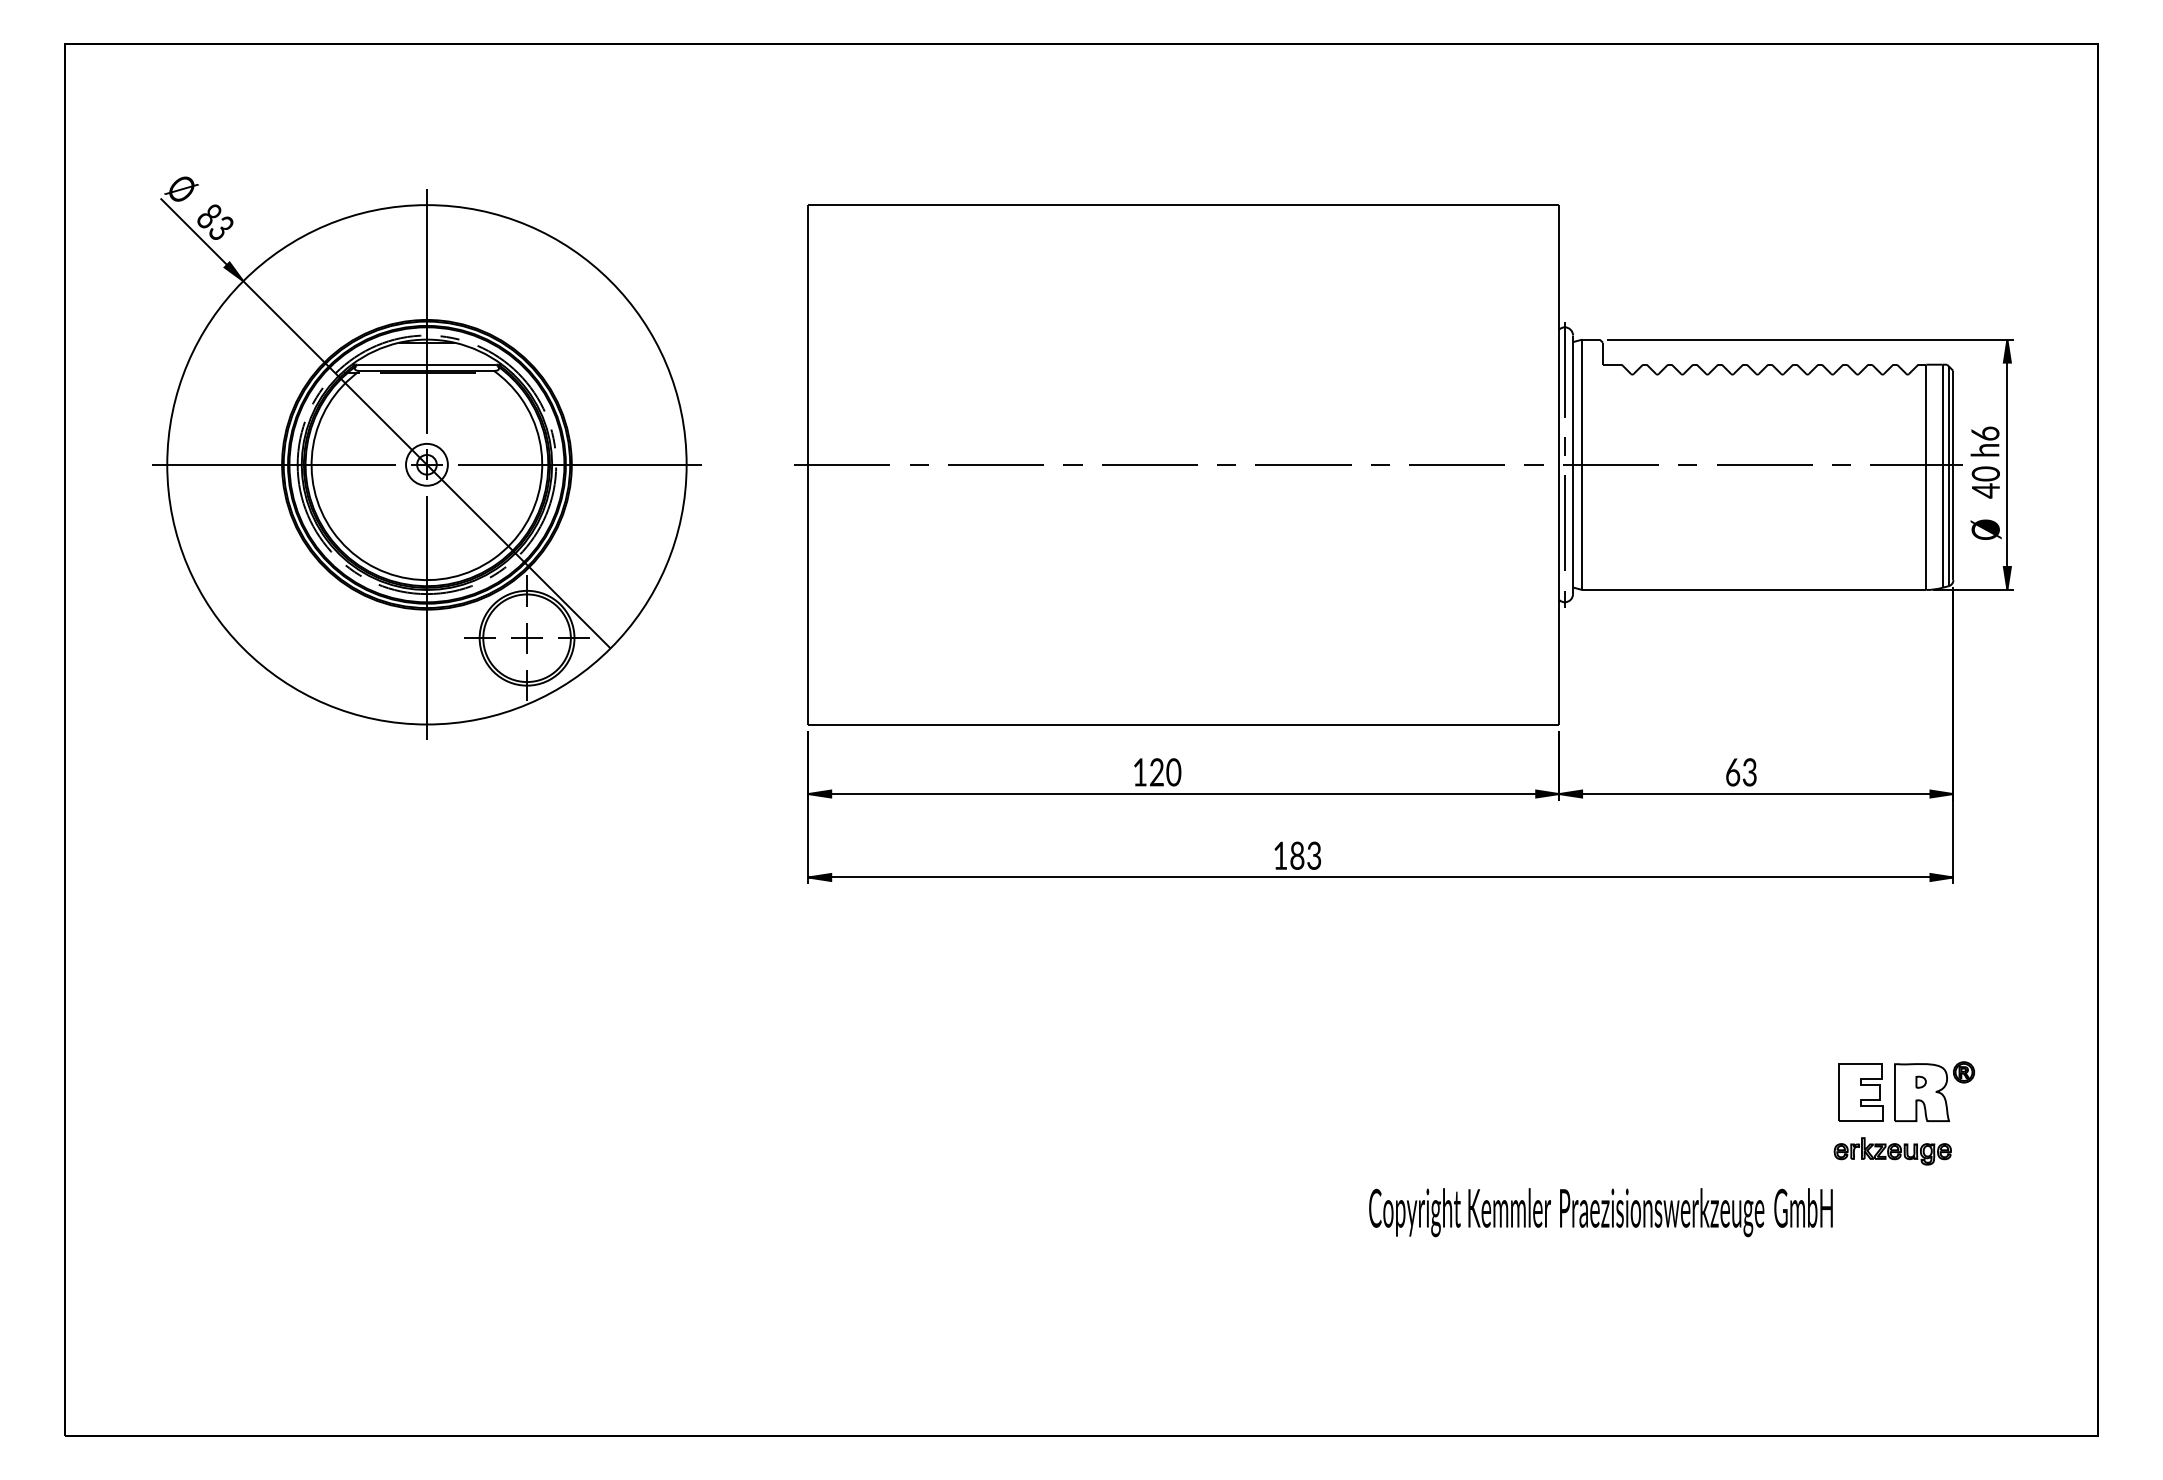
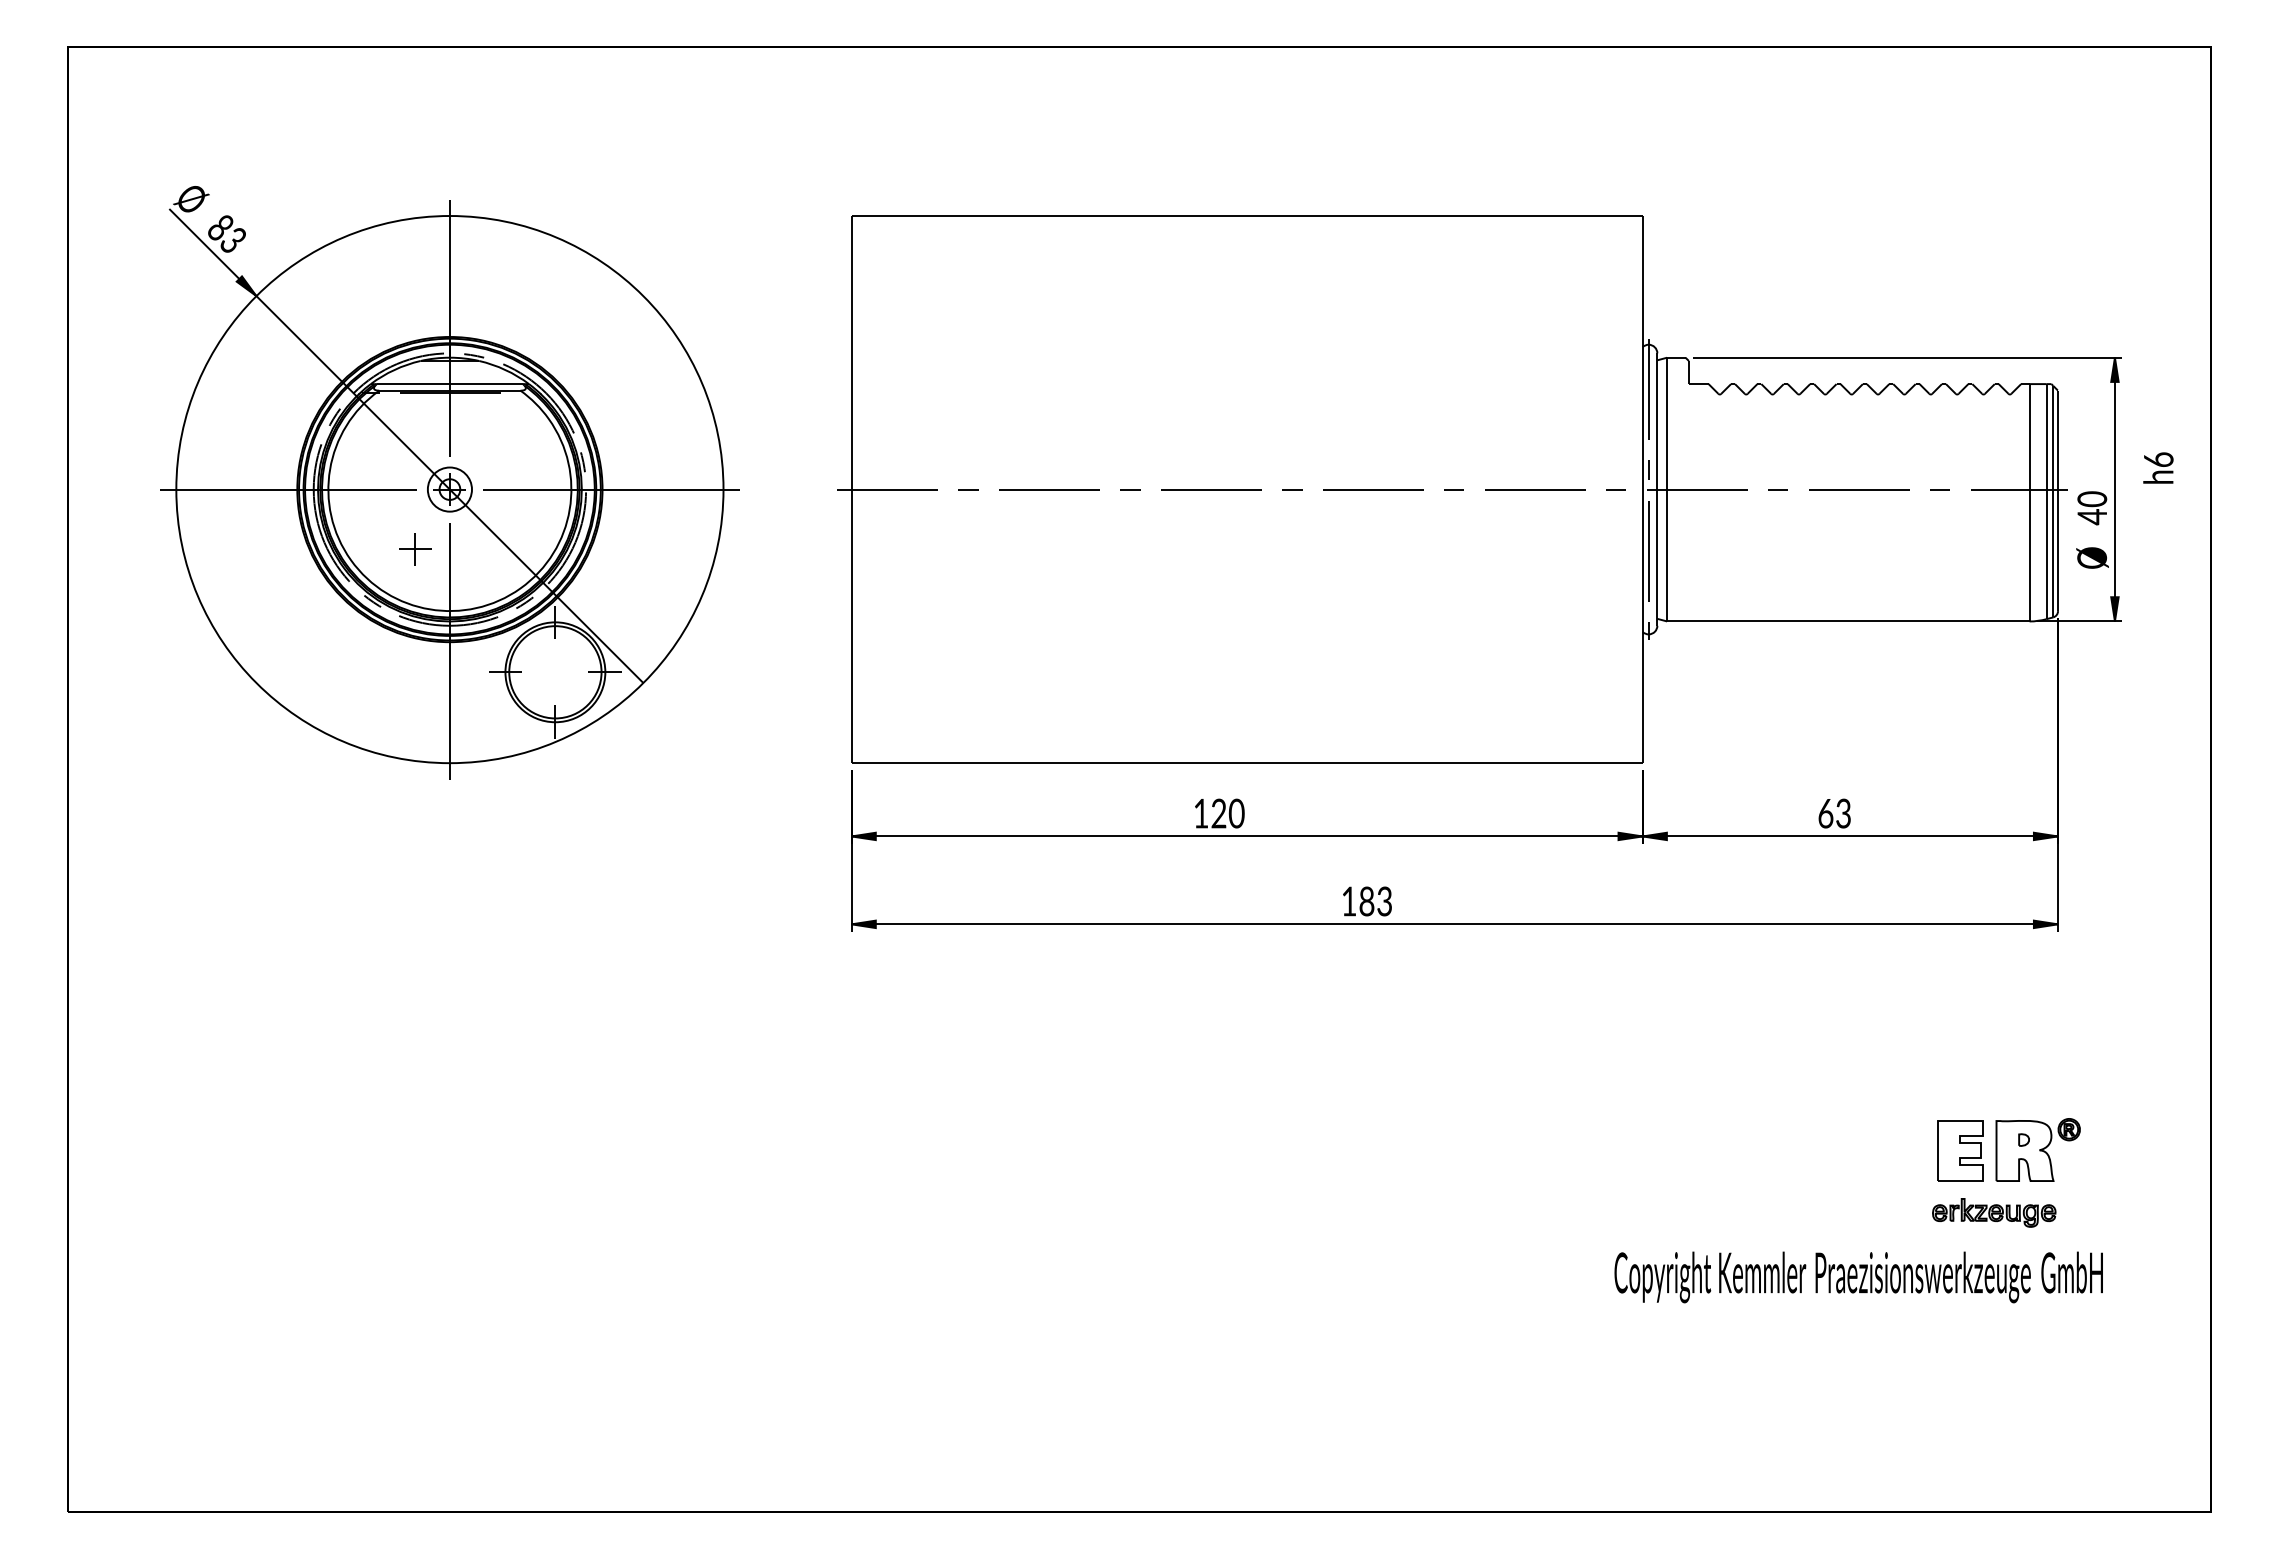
text: (1985, 441) -> (2158, 467), moved
part: (527, 638) -> (415, 549), moved
text: (1600, 1212) -> (1858, 1277), moved

